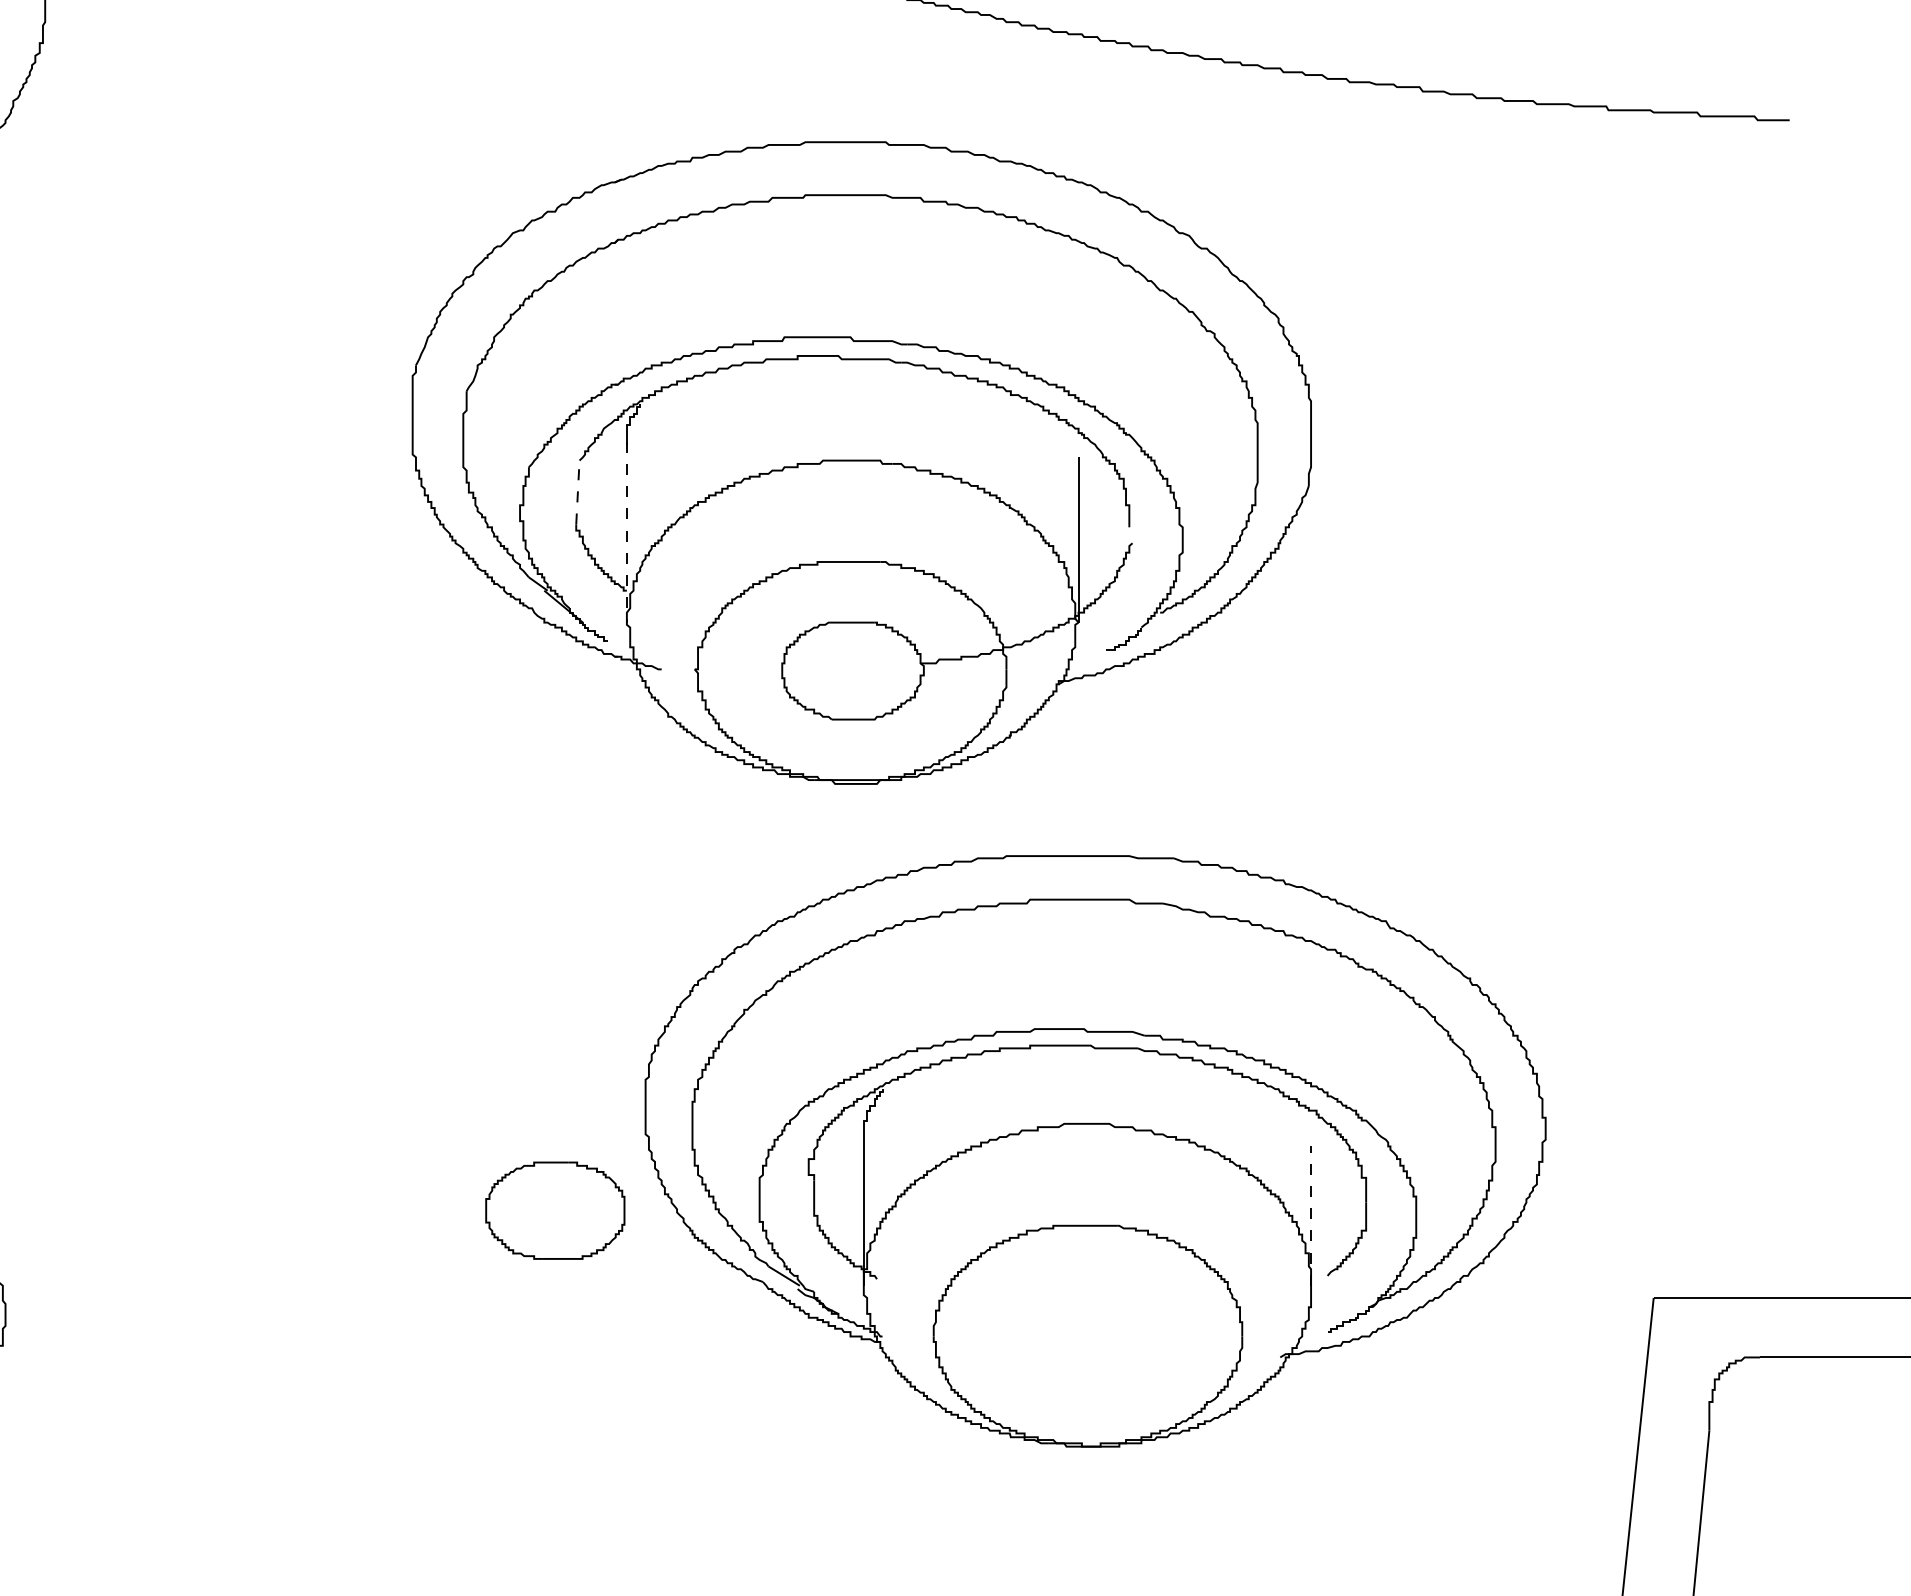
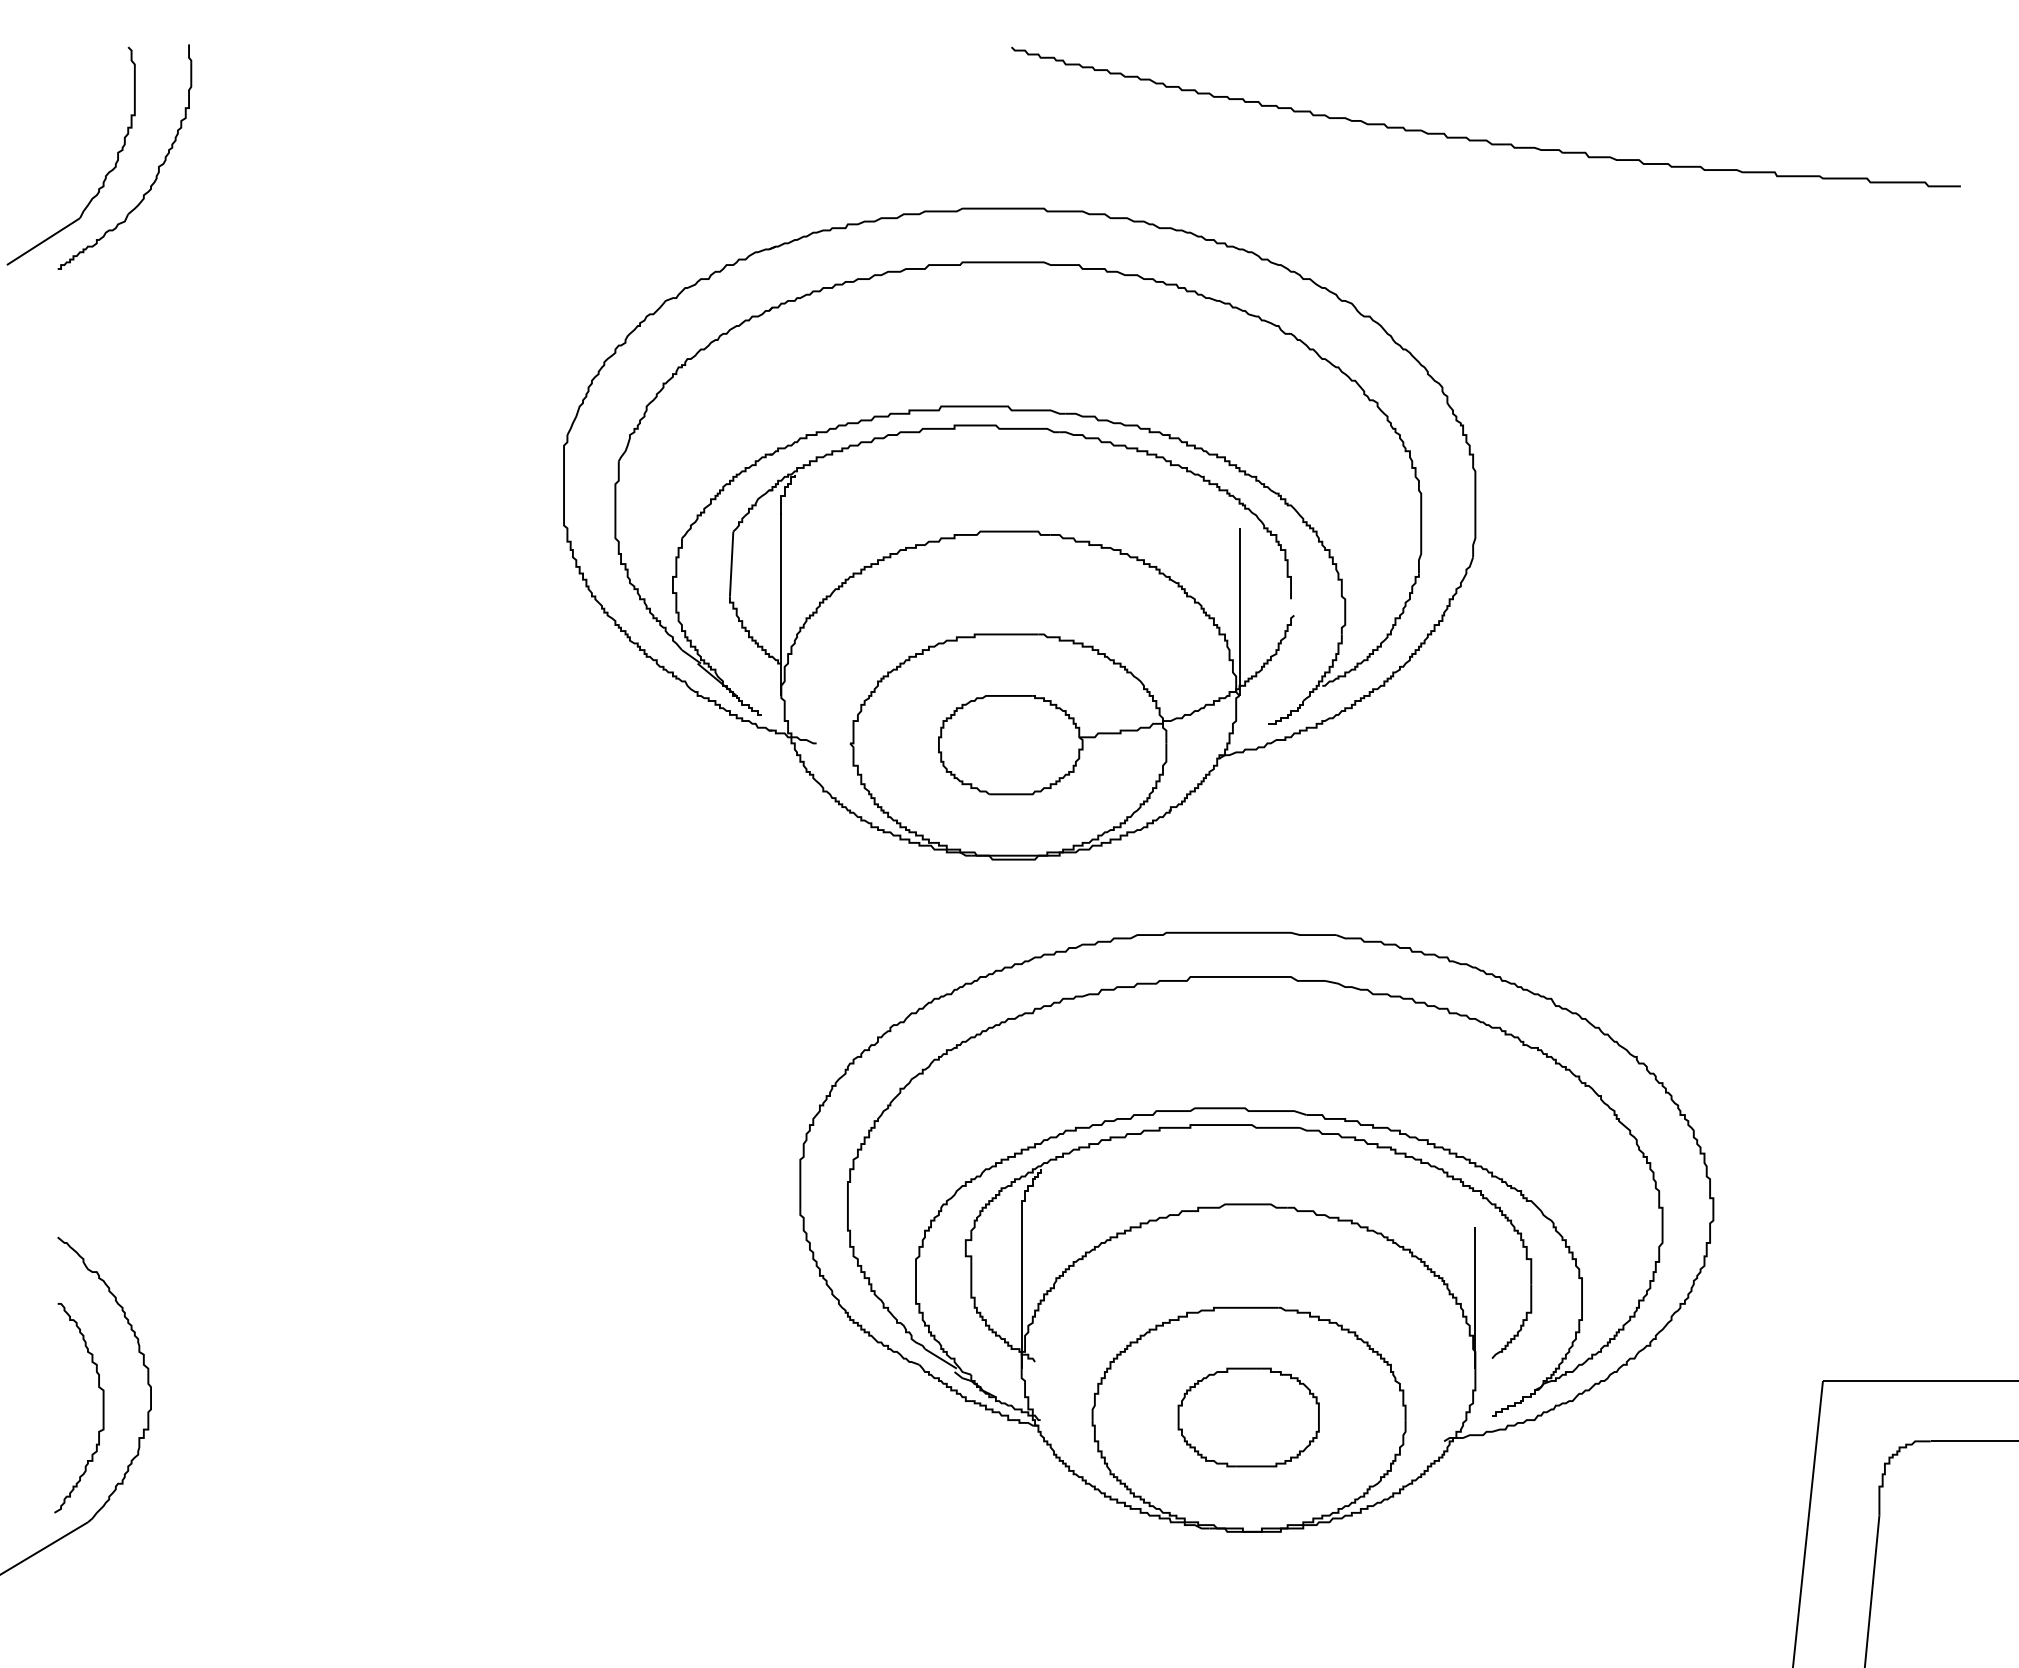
line: (577, 492) -> (731, 563), dashed -> solid
line: (627, 532) -> (781, 604), dashed -> solid
part: (555, 1210) -> (1248, 1417), moved
line: (1311, 1215) -> (1475, 1297), dashed -> solid

